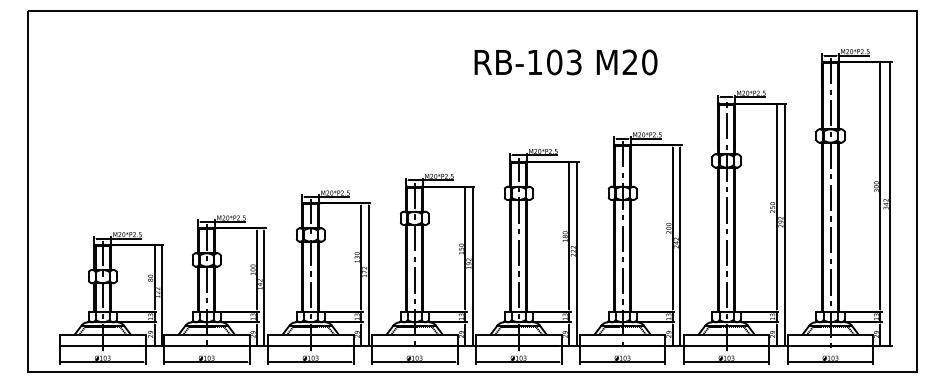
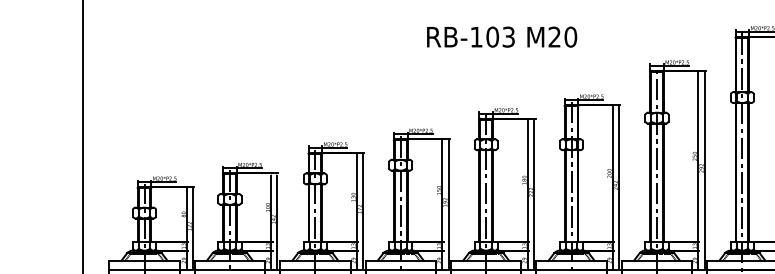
text: (565, 62) -> (501, 37), moved

